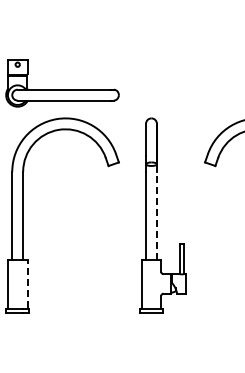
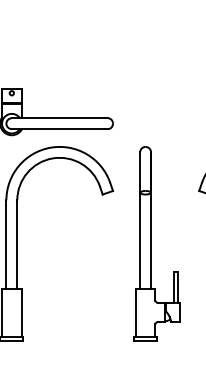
line: (156, 215) -> (150, 244), dashed -> solid
line: (27, 284) -> (21, 313), dashed -> solid

